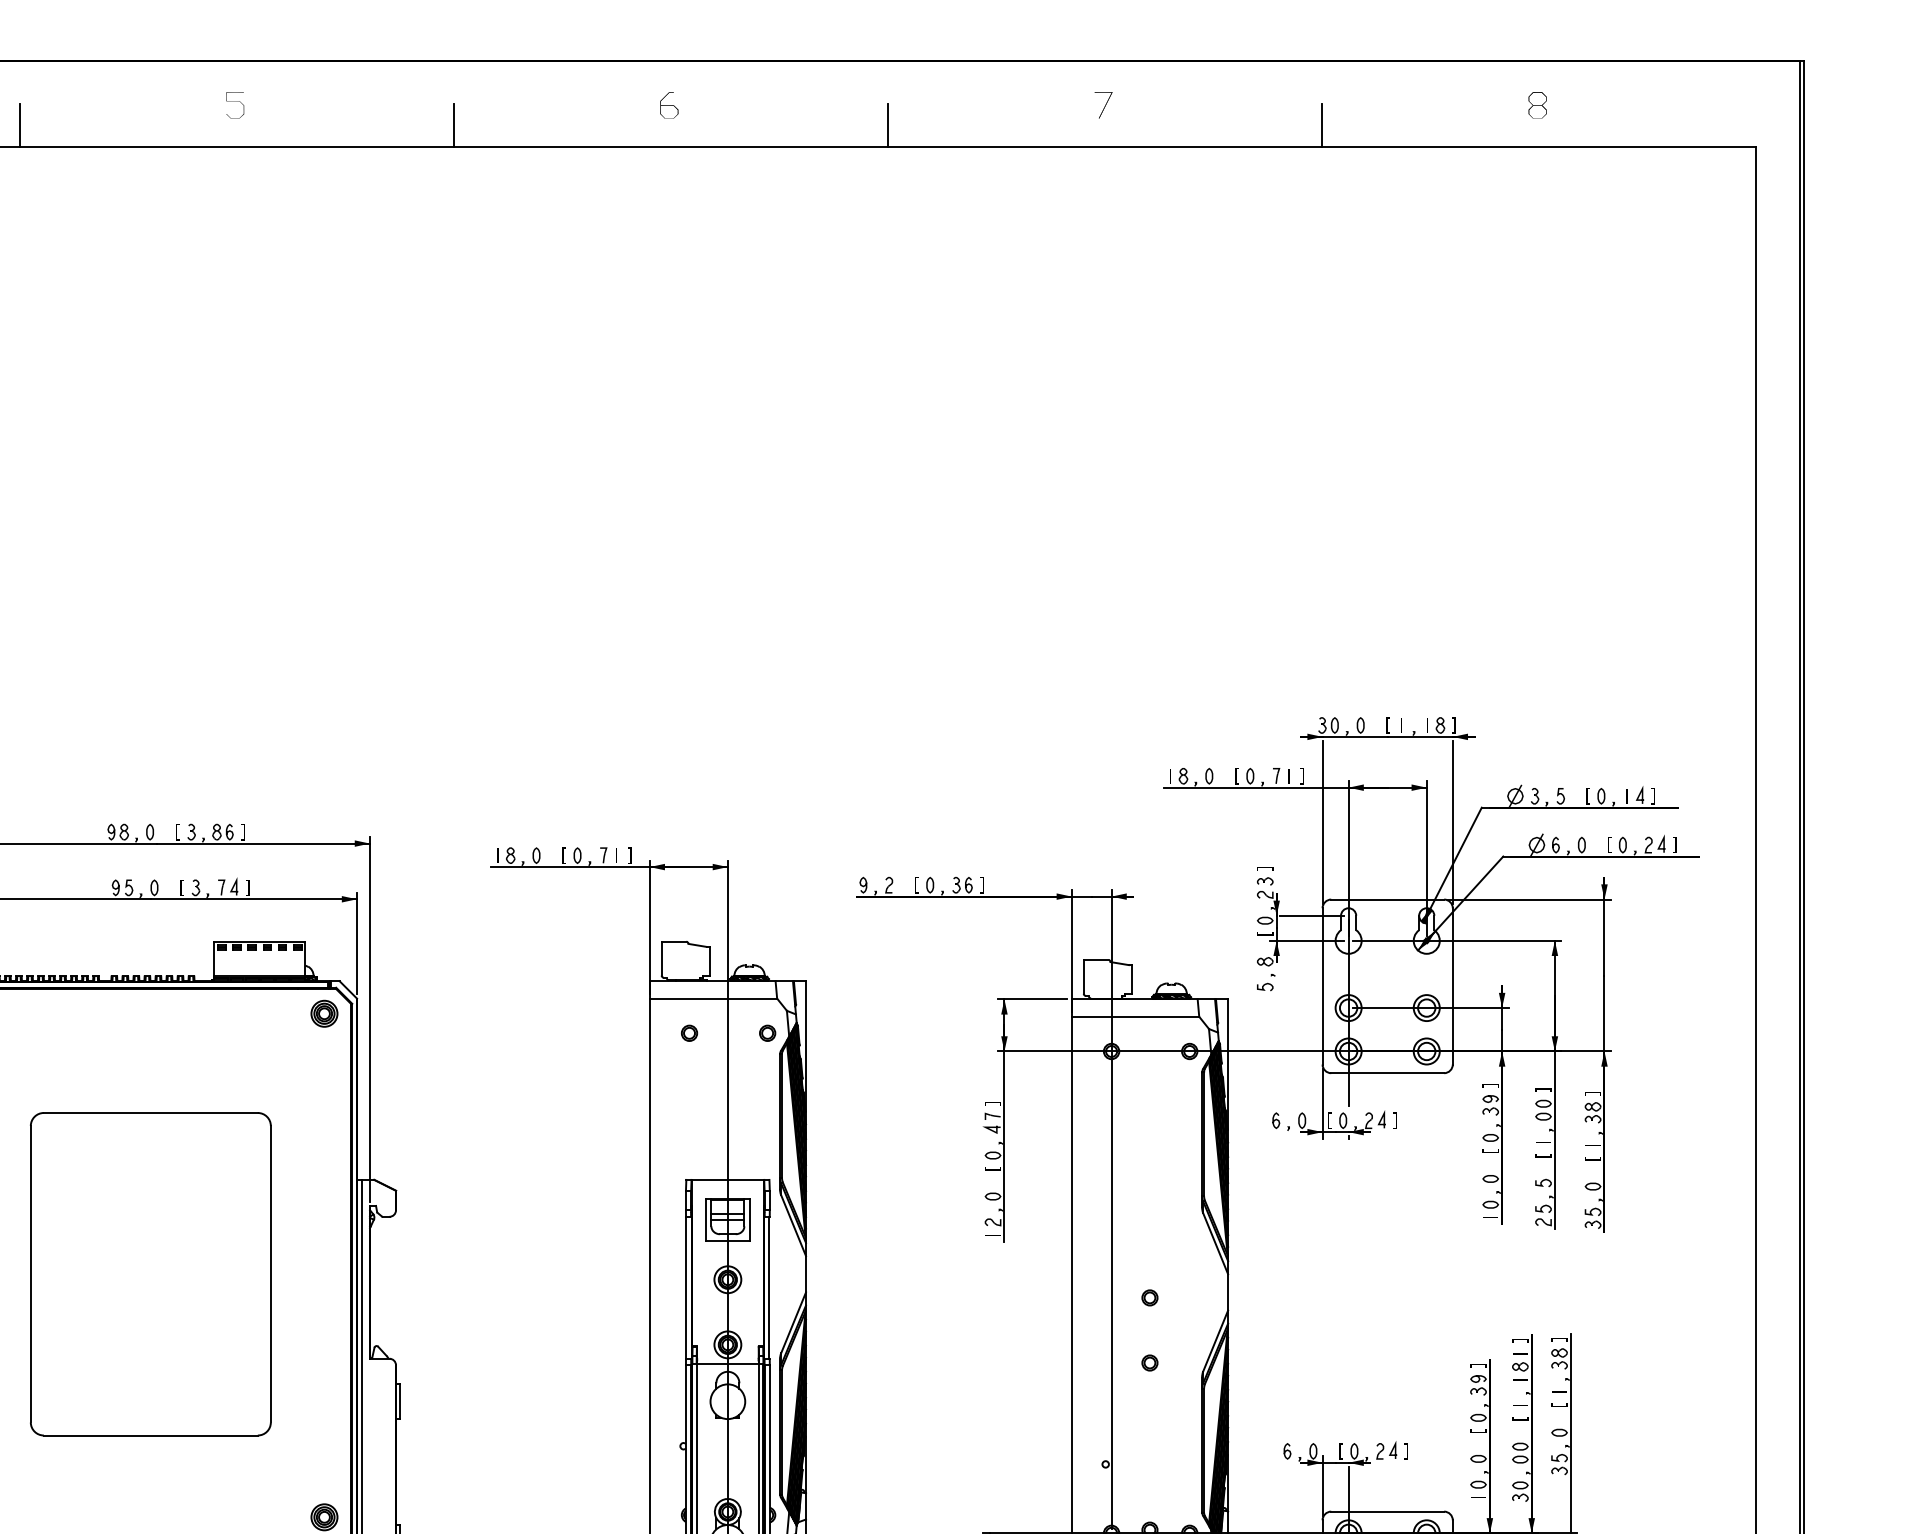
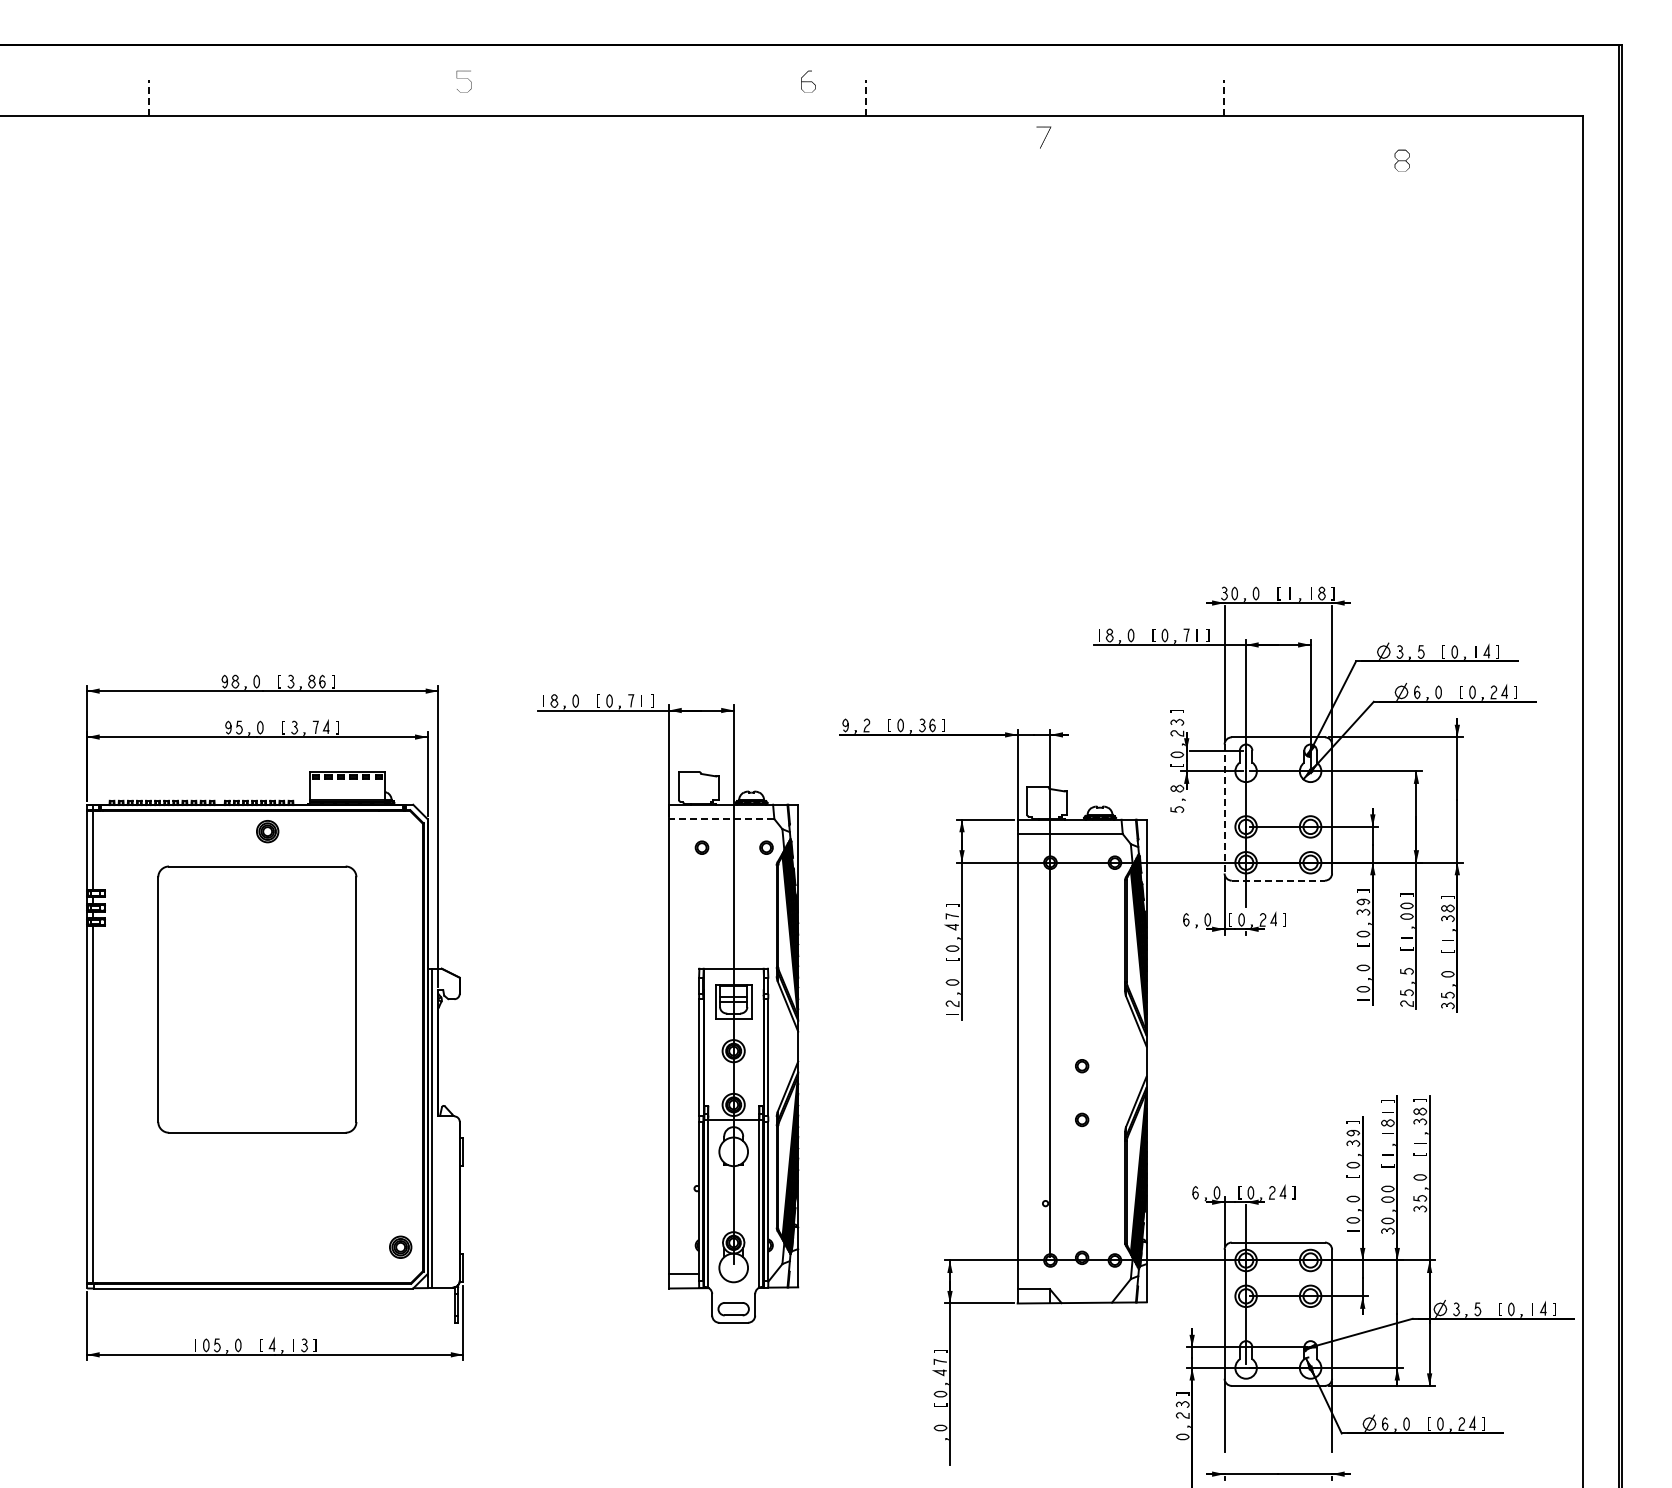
part: (234, 105) -> (463, 81), moved
part: (669, 105) -> (808, 81), moved
part: (1103, 105) -> (1043, 137), moved
part: (1536, 105) -> (1401, 160), moved
line: (20, 125) -> (149, 98), solid -> dashed
line: (453, 125) -> (507, 98), removed
line: (887, 125) -> (865, 98), solid -> dashed
line: (1322, 125) -> (1224, 98), solid -> dashed
line: (1322, 986) -> (1224, 809), solid -> dashed
line: (713, 999) -> (721, 819), solid -> dashed
part: (324, 1013) -> (267, 831), moved
line: (1387, 1072) -> (1278, 880), solid -> dashed
part: (151, 1274) -> (257, 999), moved

